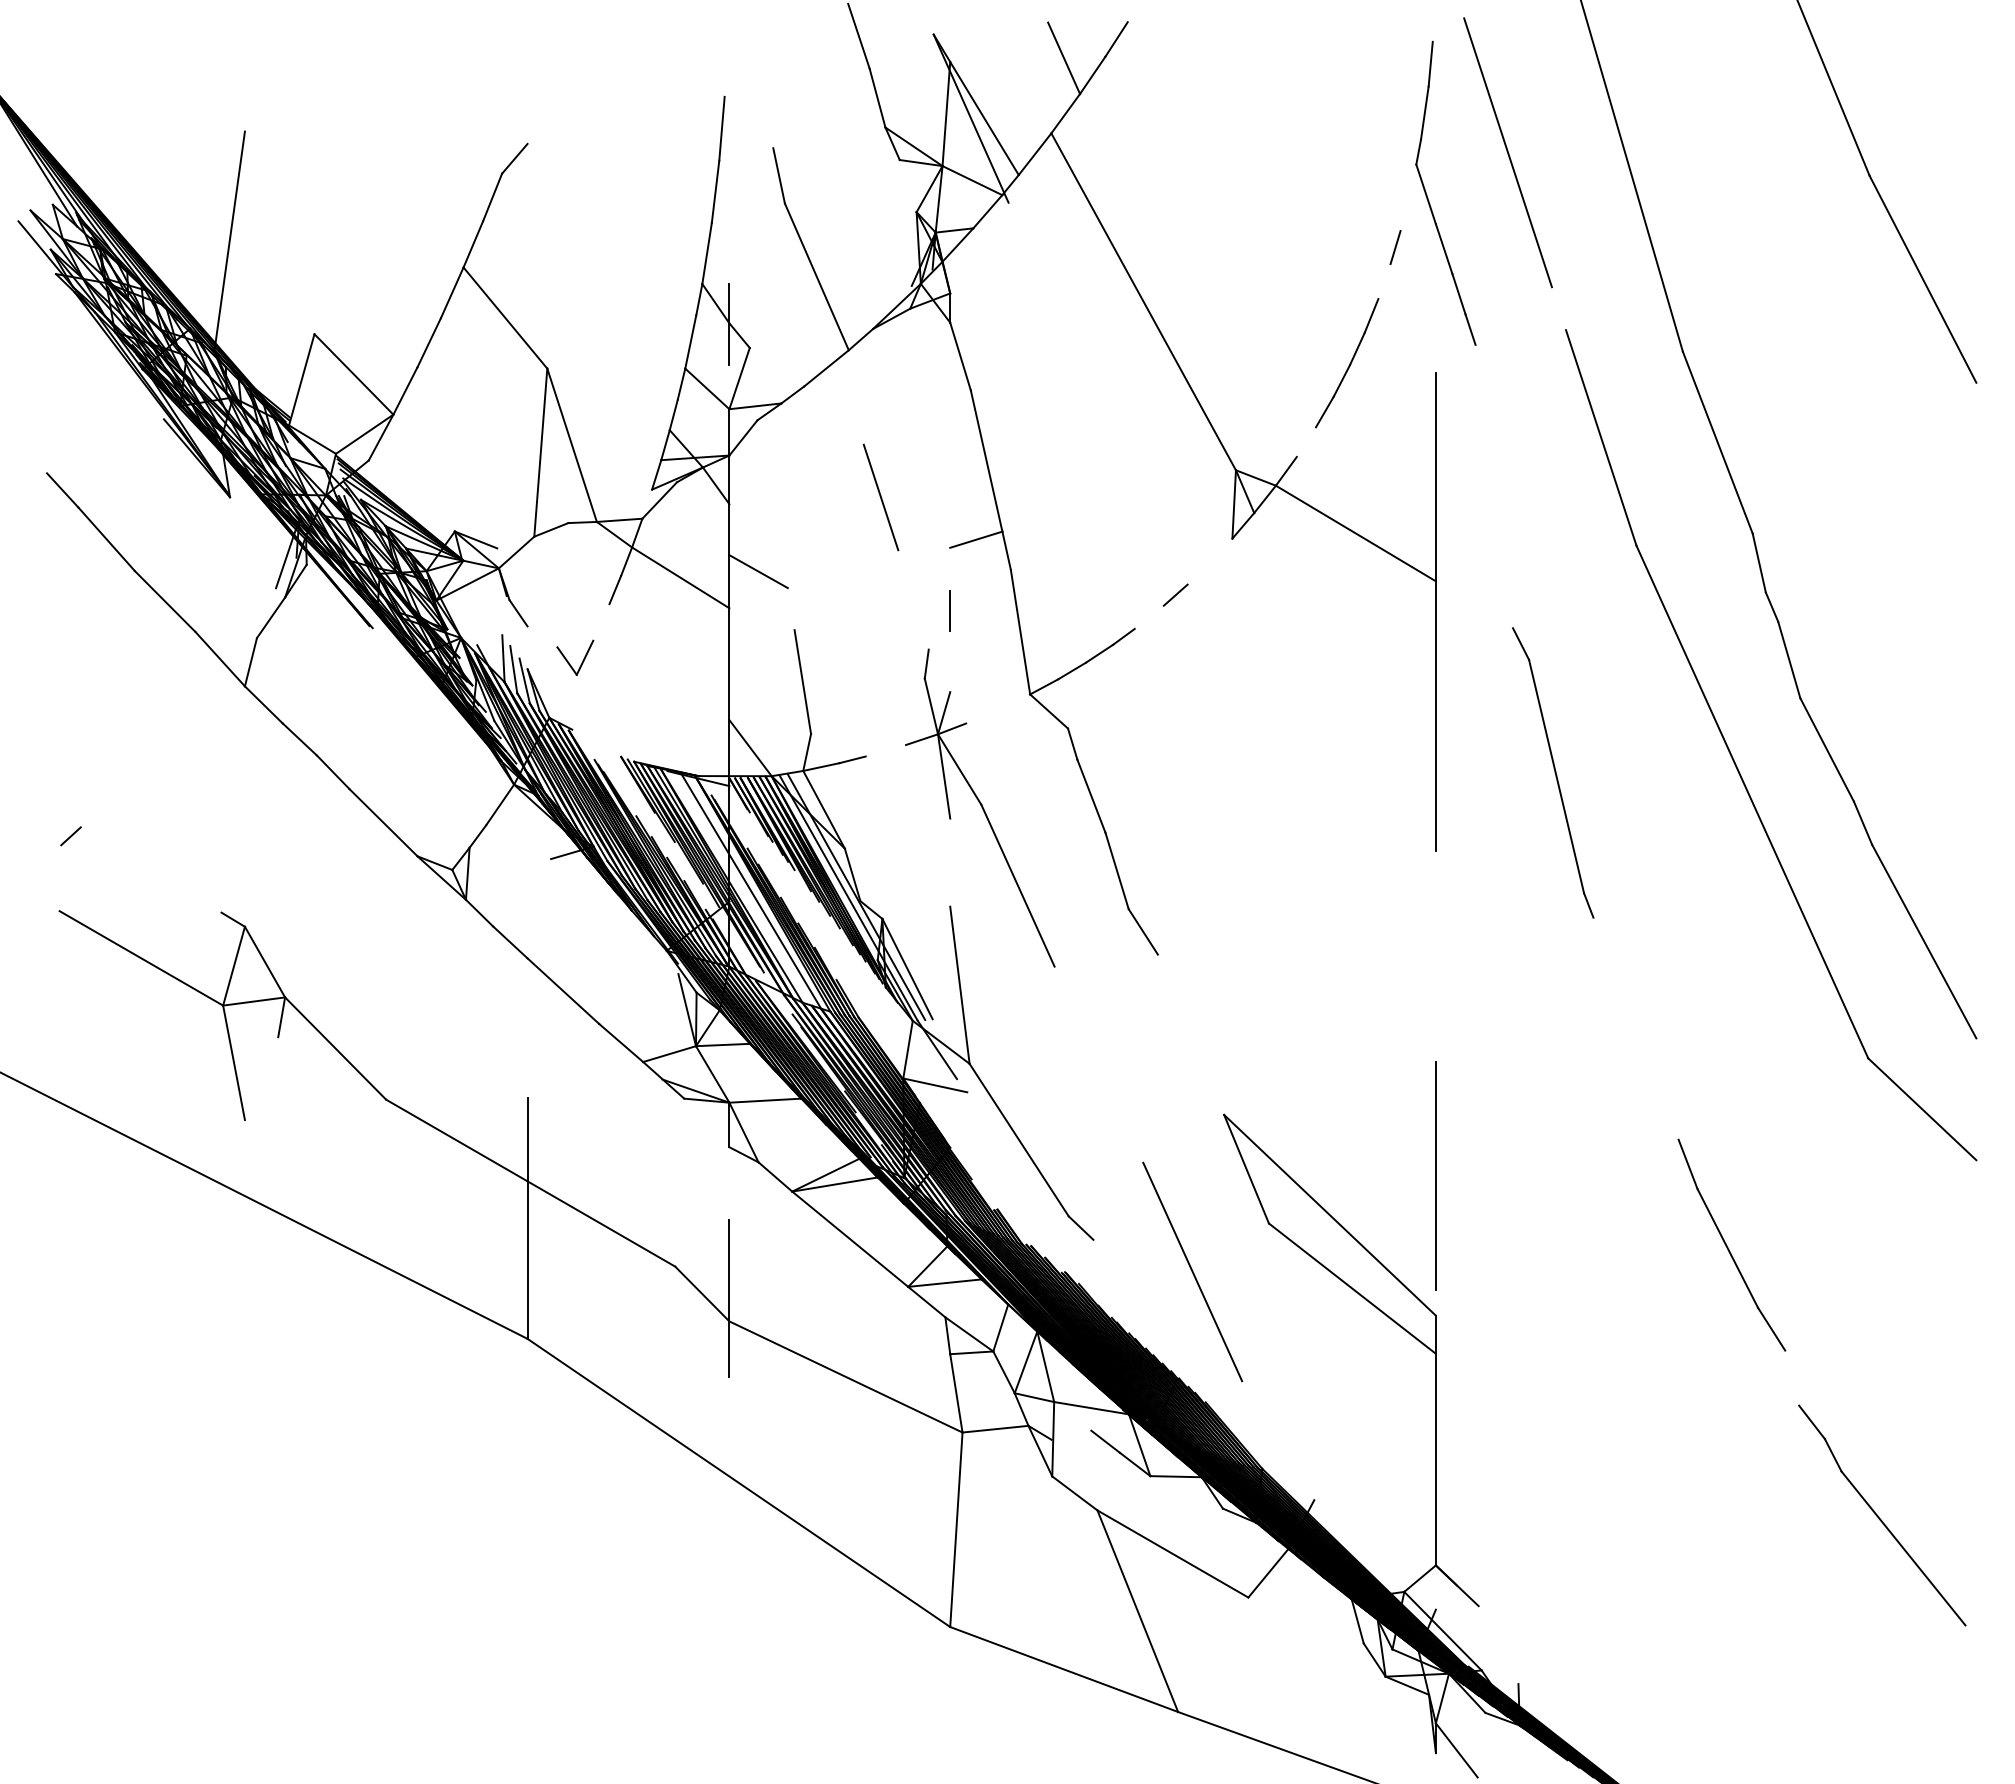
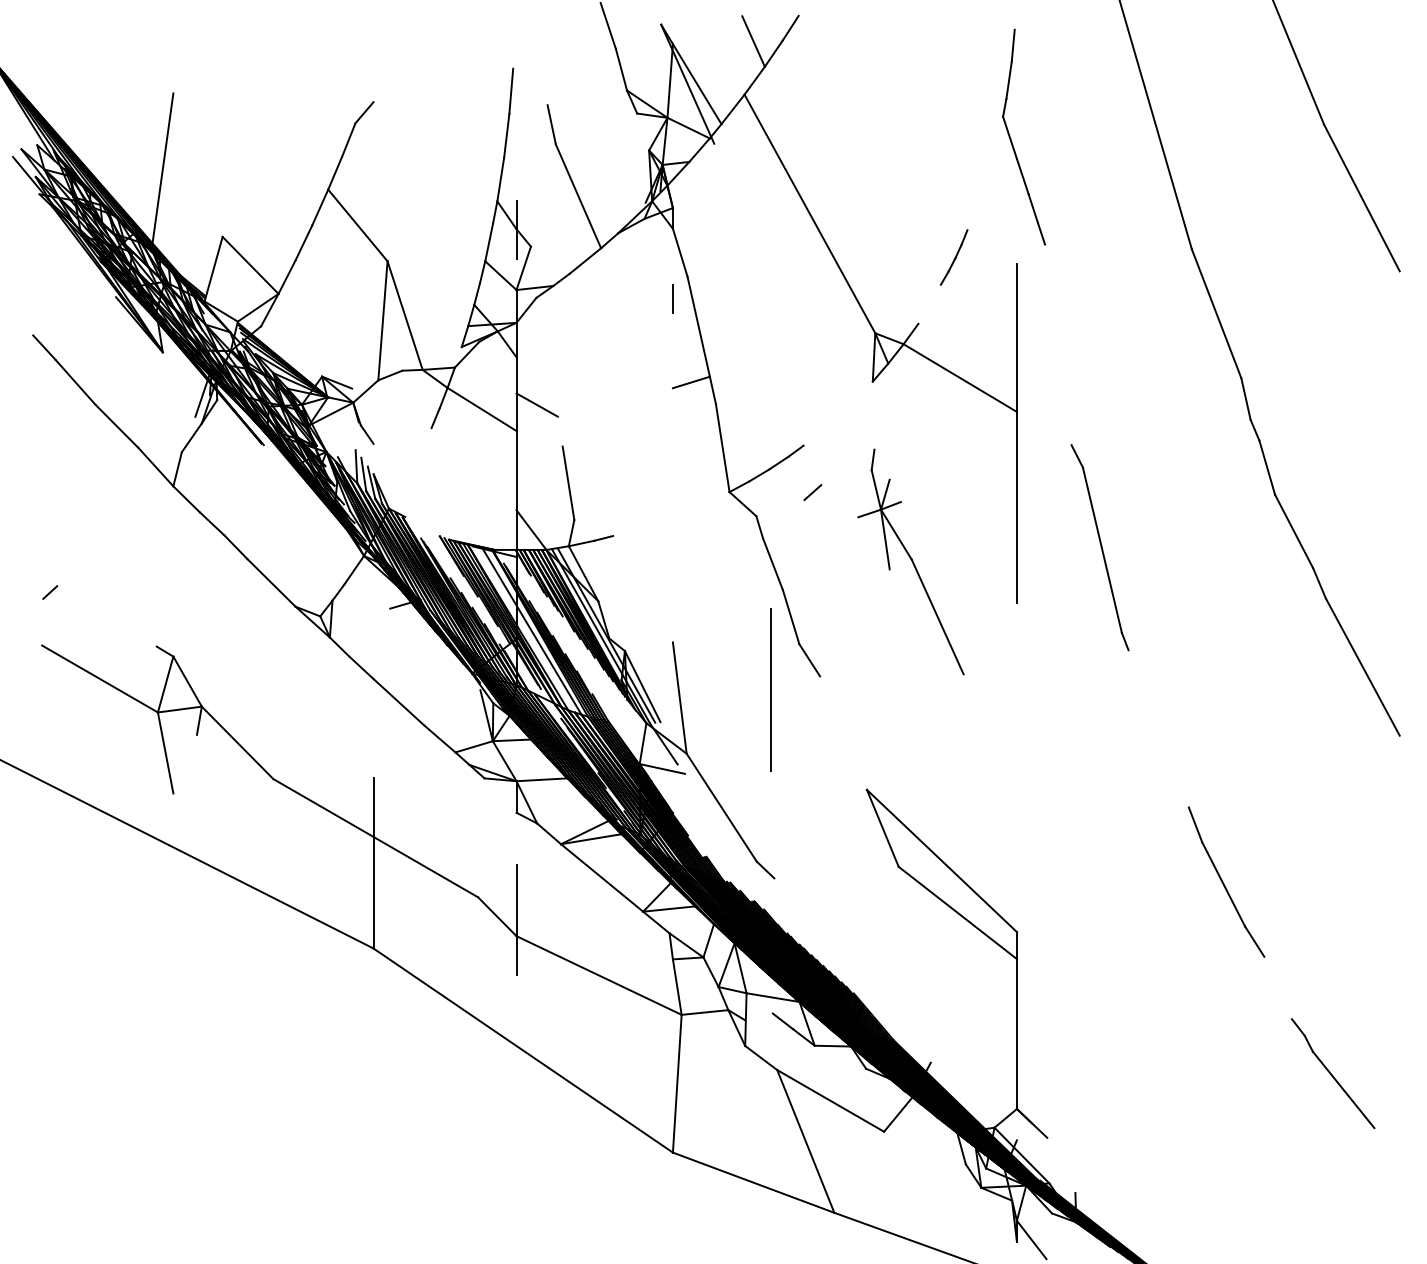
line: (1507, 152) -> (1067, 108), removed
line: (1395, 247) -> (988, 175), removed
part: (1347, 363) -> (954, 257), size x0.6
line: (880, 497) -> (623, 352), removed
line: (1175, 594) -> (812, 492), moved
line: (949, 610) -> (672, 298), moved
part: (582, 660) -> (412, 468), removed
part: (1735, 761) -> (1229, 539), removed
part: (980, 807) -> (911, 561), moved
line: (1435, 1175) -> (770, 689), moved
line: (1192, 1271) -> (844, 900), removed
part: (1882, 1515) -> (1333, 1073), size x0.7

